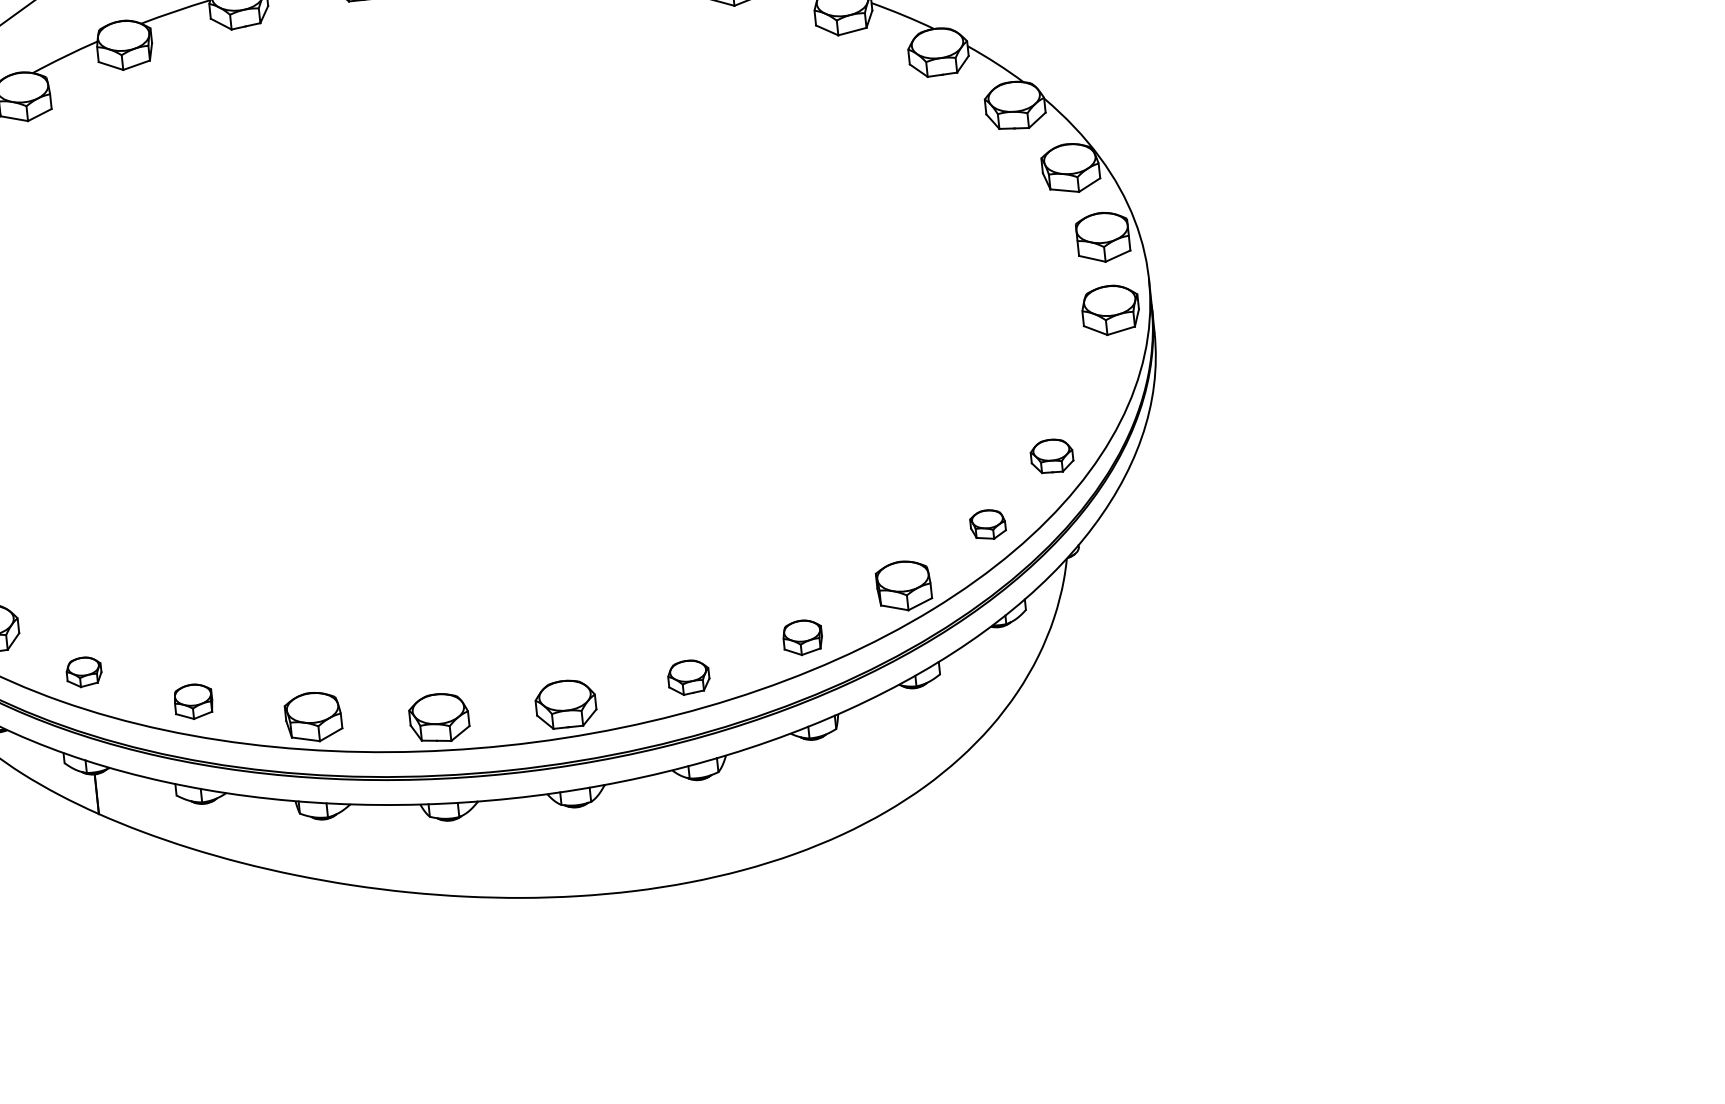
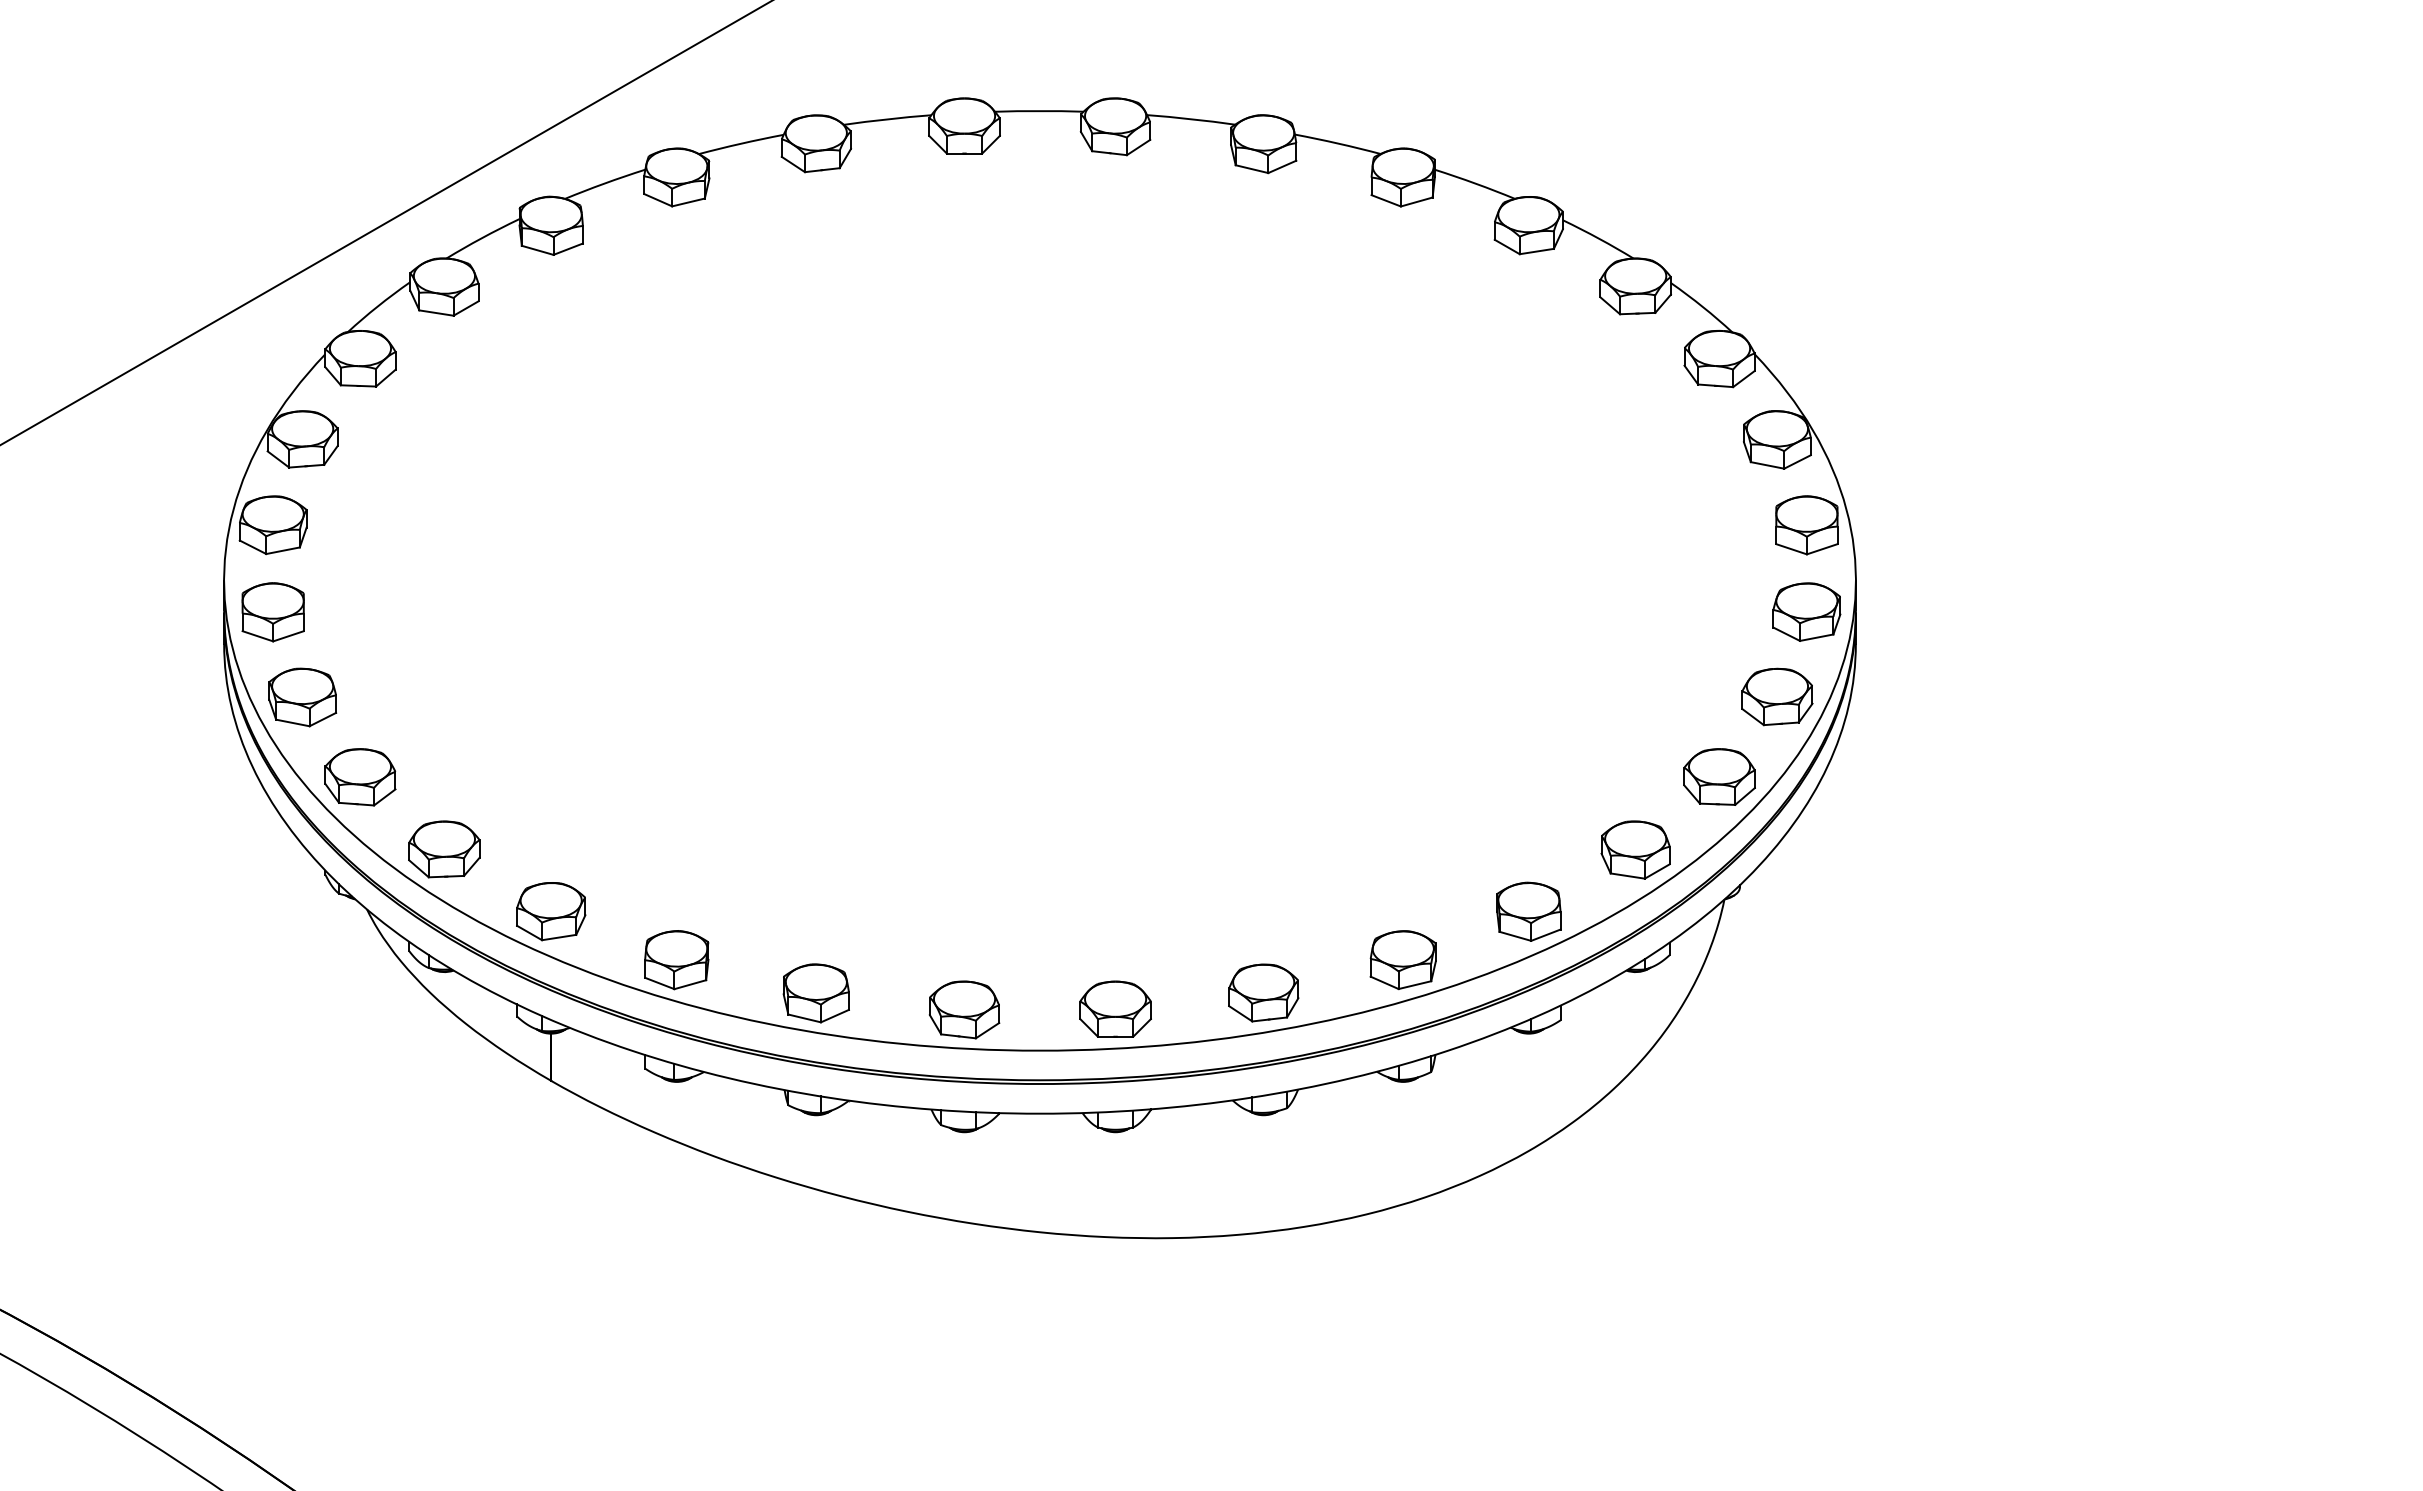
part: (1093, 383) -> (1777, 696), added
part: (1051, 455) -> (1719, 776), size x1.43
part: (987, 524) -> (1635, 849), size x1.67
part: (802, 638) -> (1402, 960), size x1.43
part: (84, 671) -> (551, 911), size x1.67
part: (688, 677) -> (1263, 992), size x1.43
part: (193, 702) -> (676, 960), size x1.43

